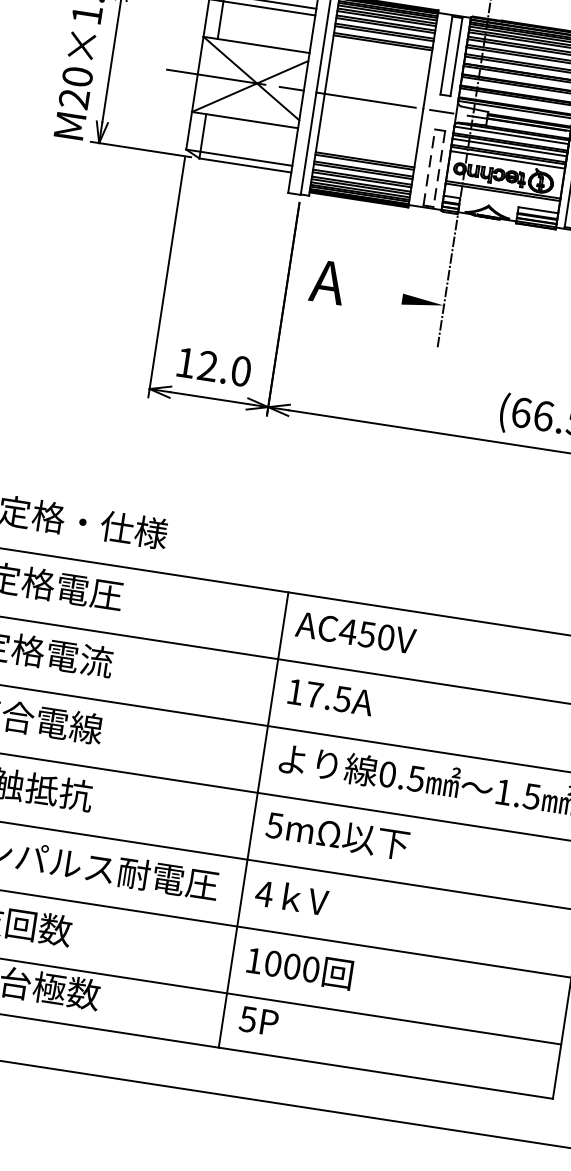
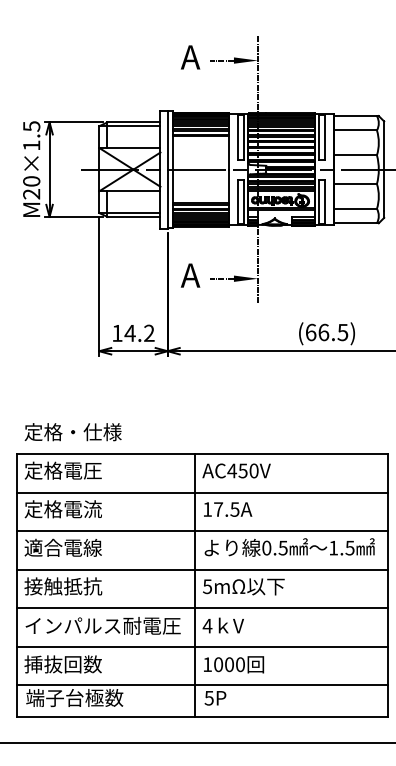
line: (428, 167) -> (237, 202), dashed -> solid
line: (439, 169) -> (243, 202), dashed -> solid
line: (380, 295) -> (221, 278), added
text: (224, 367) -> (139, 332), 12.0 -> 14.2

